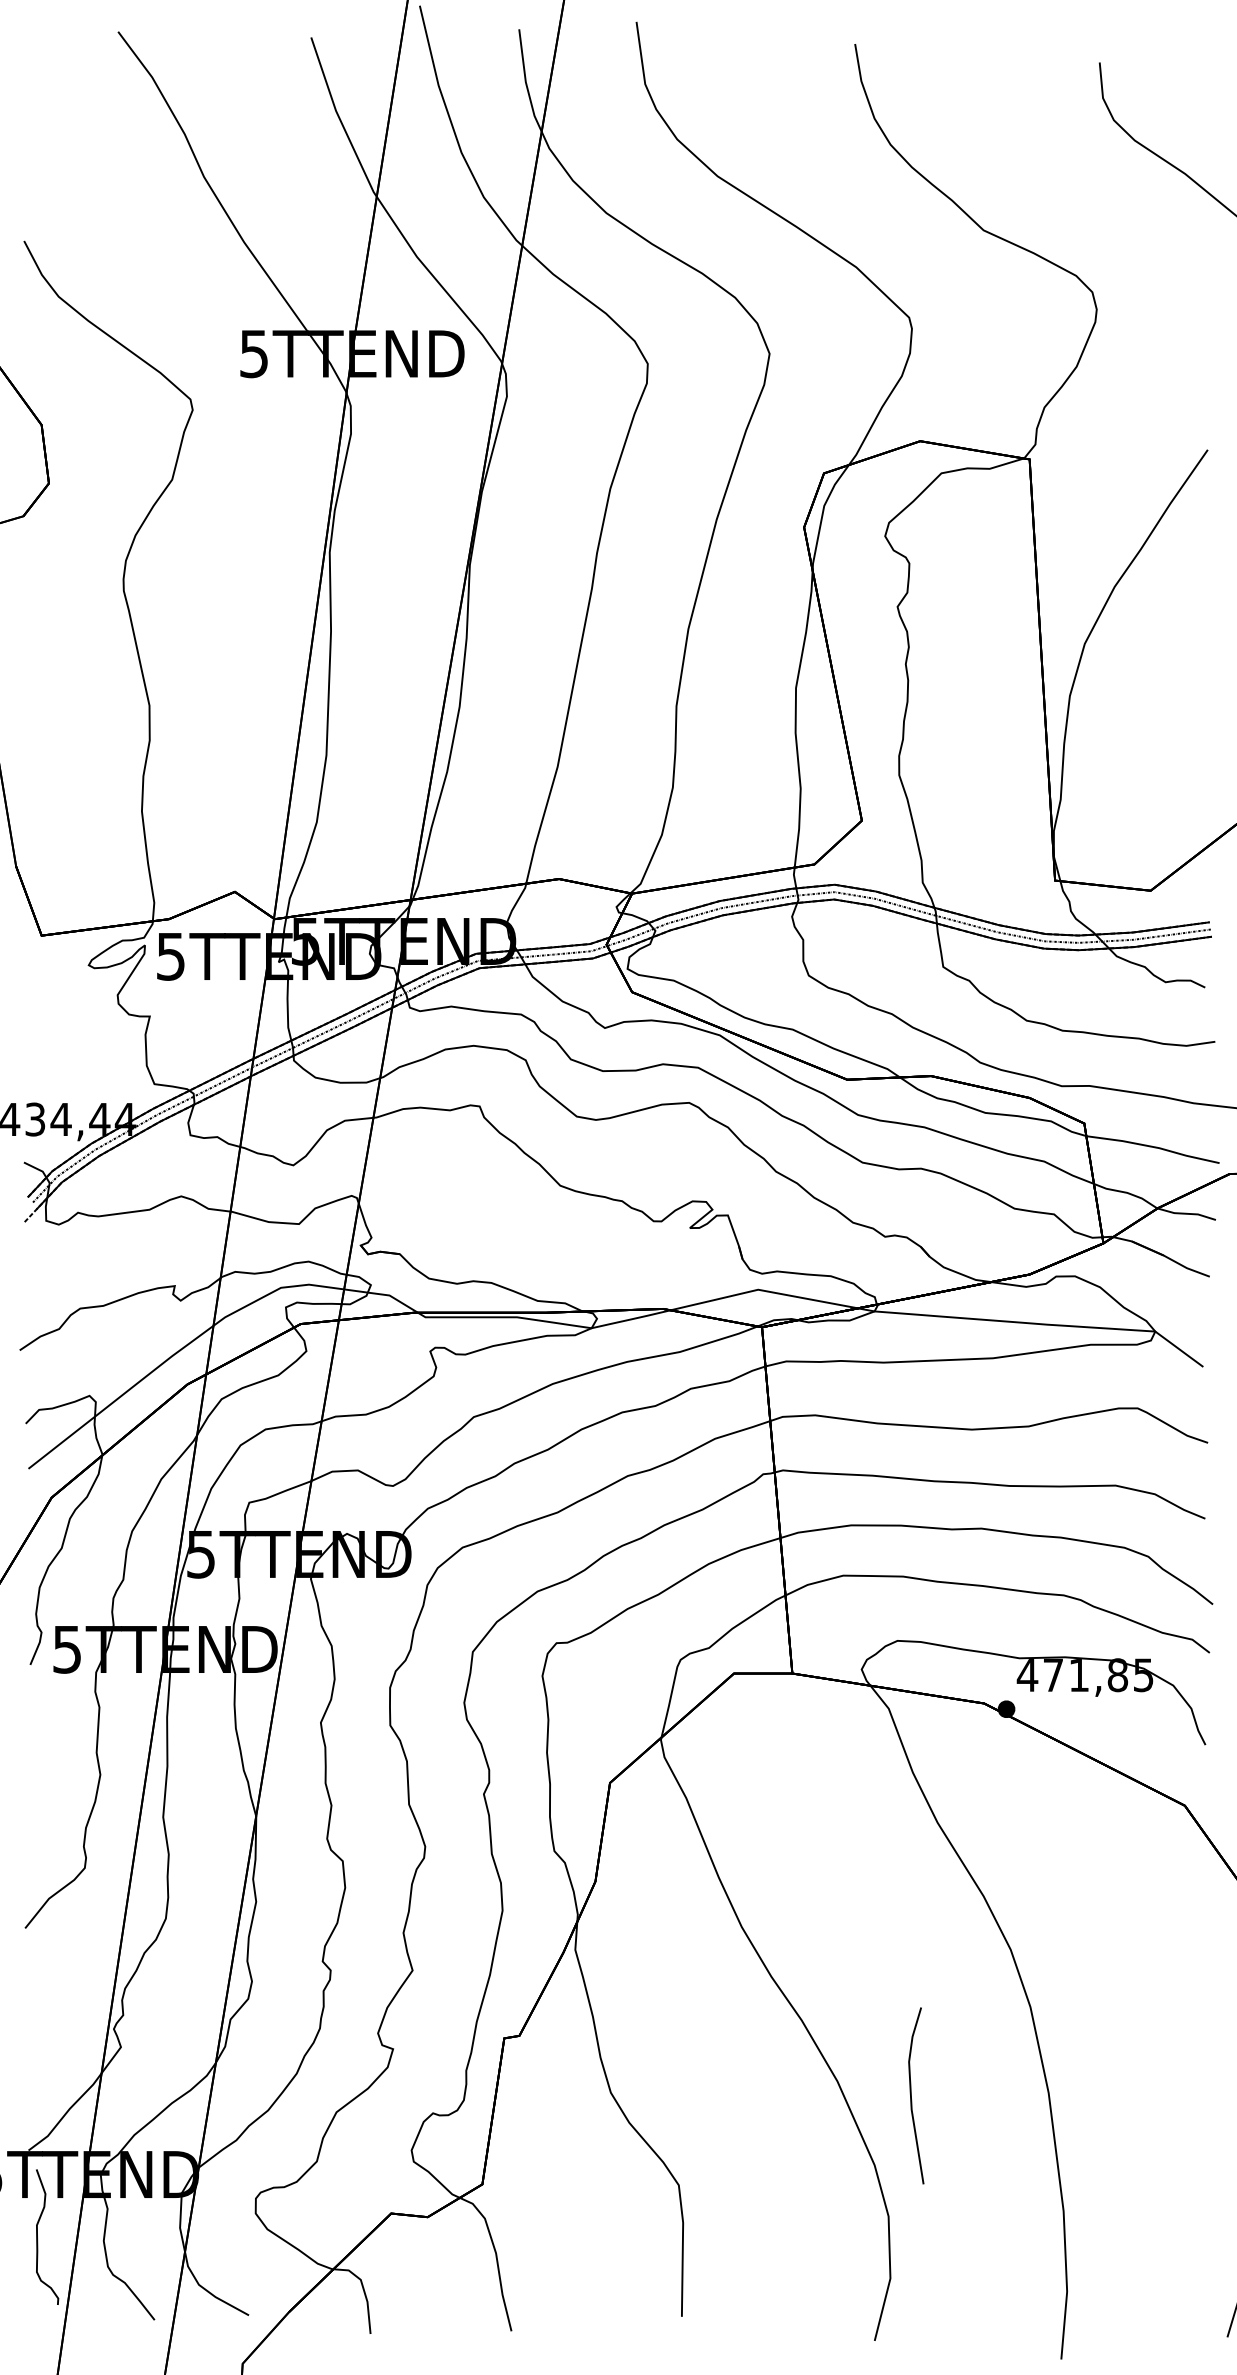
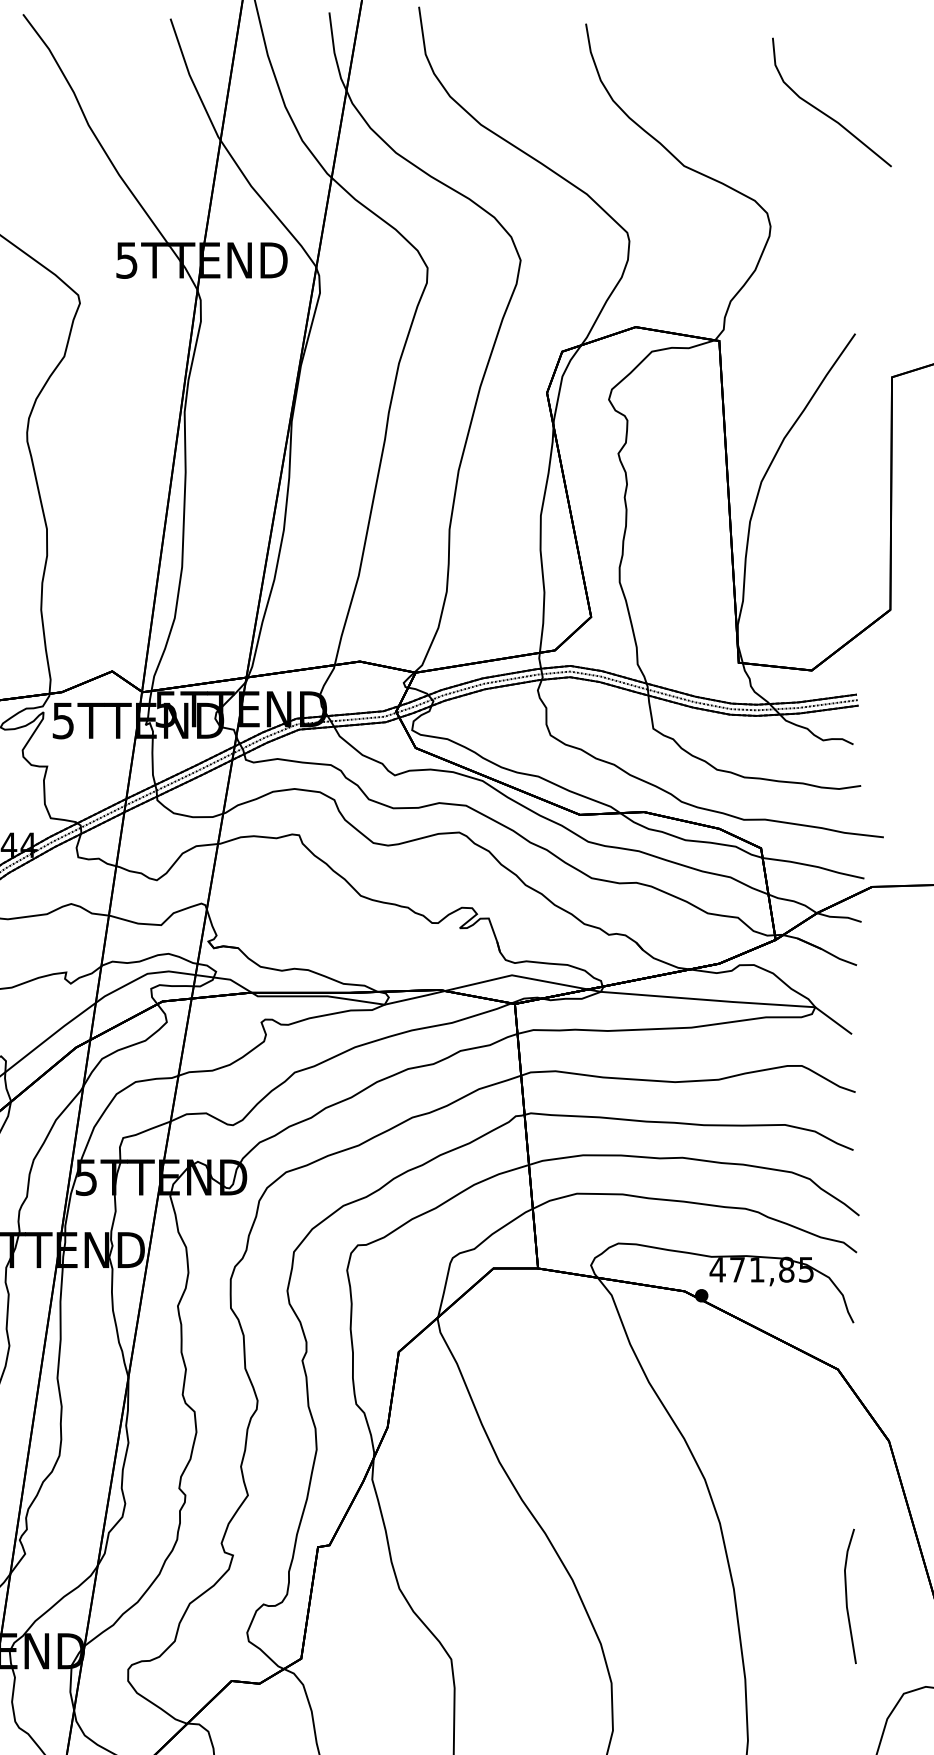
part: (916, 2095) -> (850, 1596), moved

